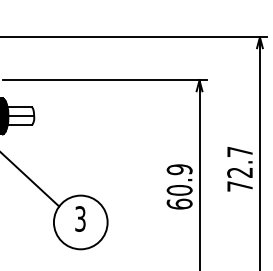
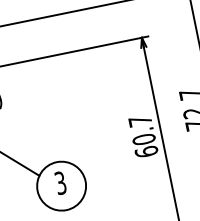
text: (179, 169) -> (140, 120), 60.9 -> 60.7

